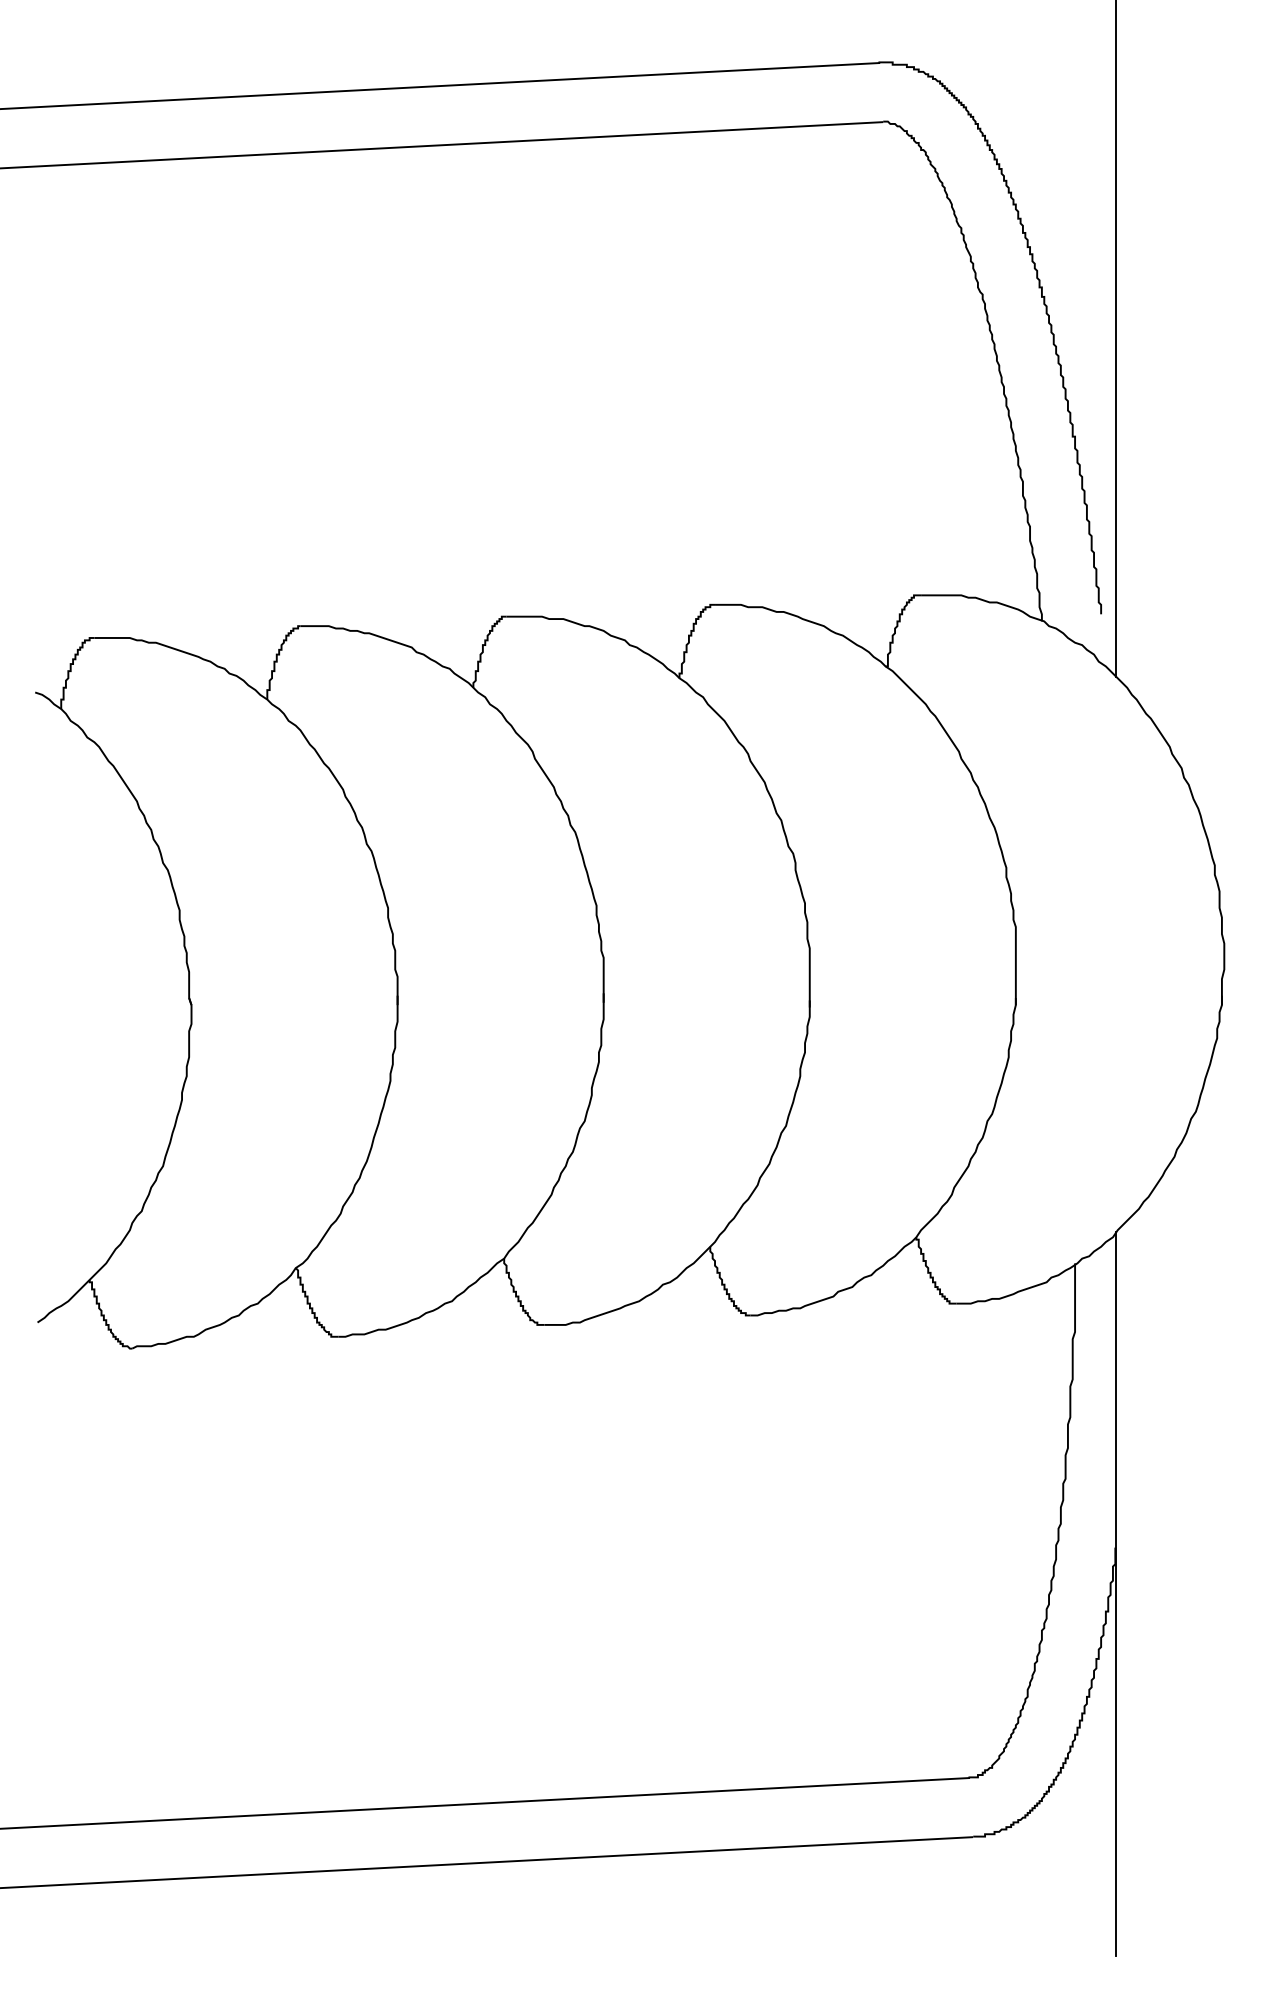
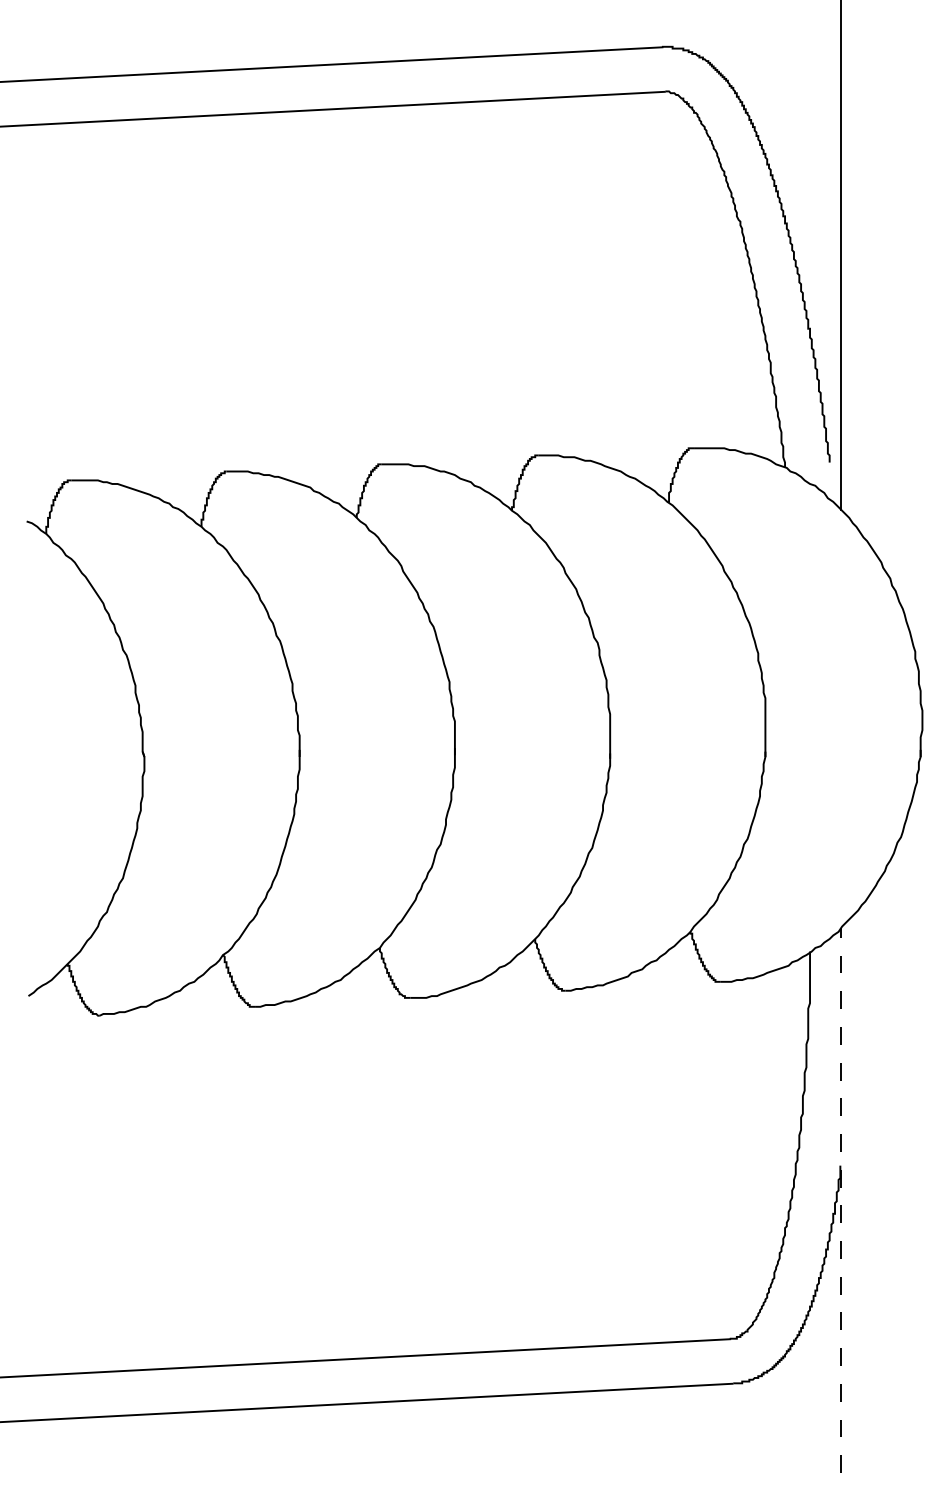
line: (1116, 1593) -> (841, 1200), solid -> dashed

